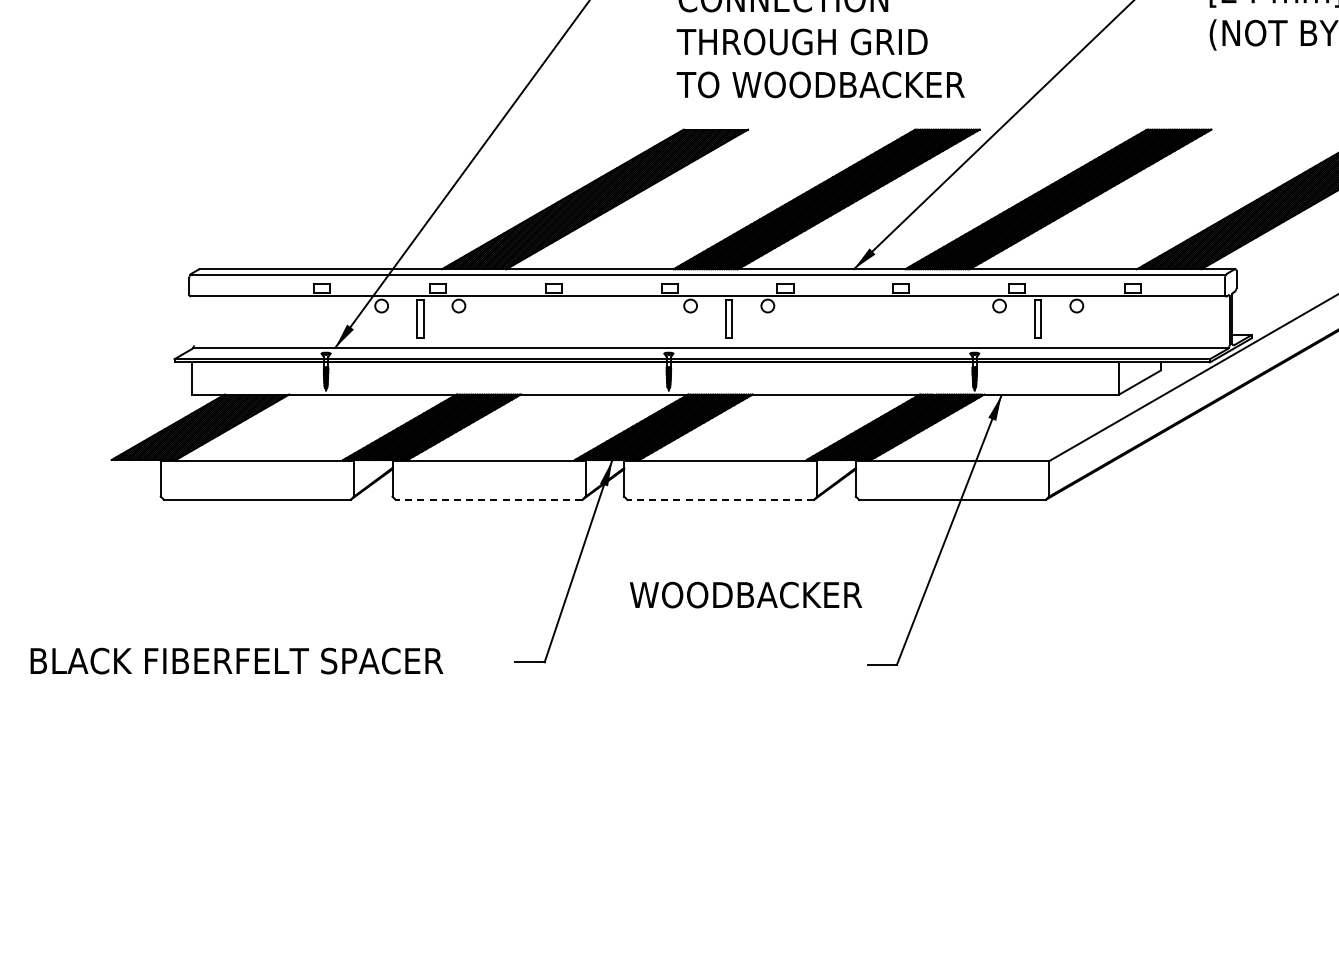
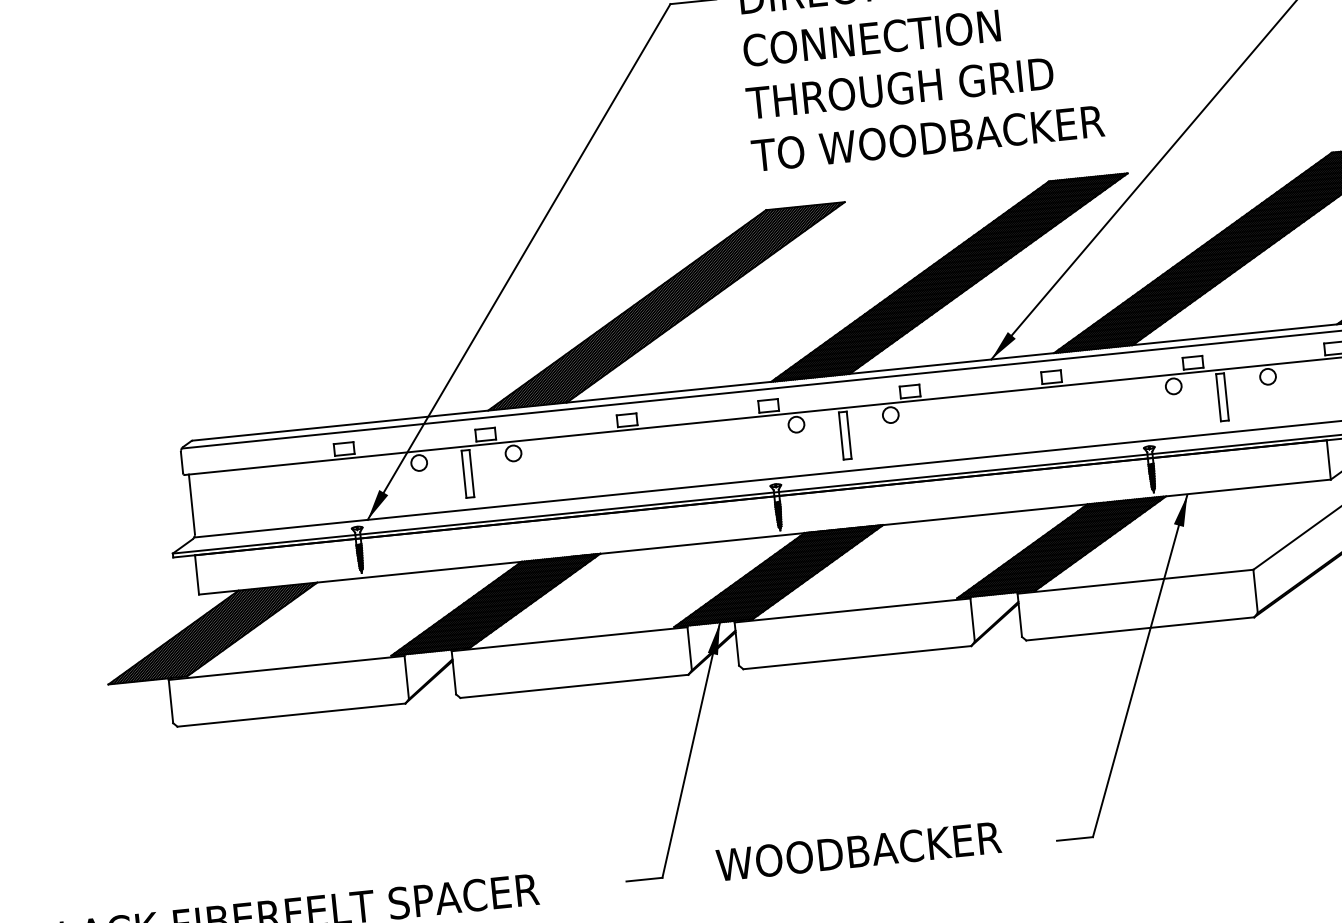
line: (194, 320) -> (192, 503), added
line: (488, 499) -> (573, 685), dashed -> solid
line: (720, 499) -> (856, 657), dashed -> solid
text: (746, 594) -> (859, 850), moved

